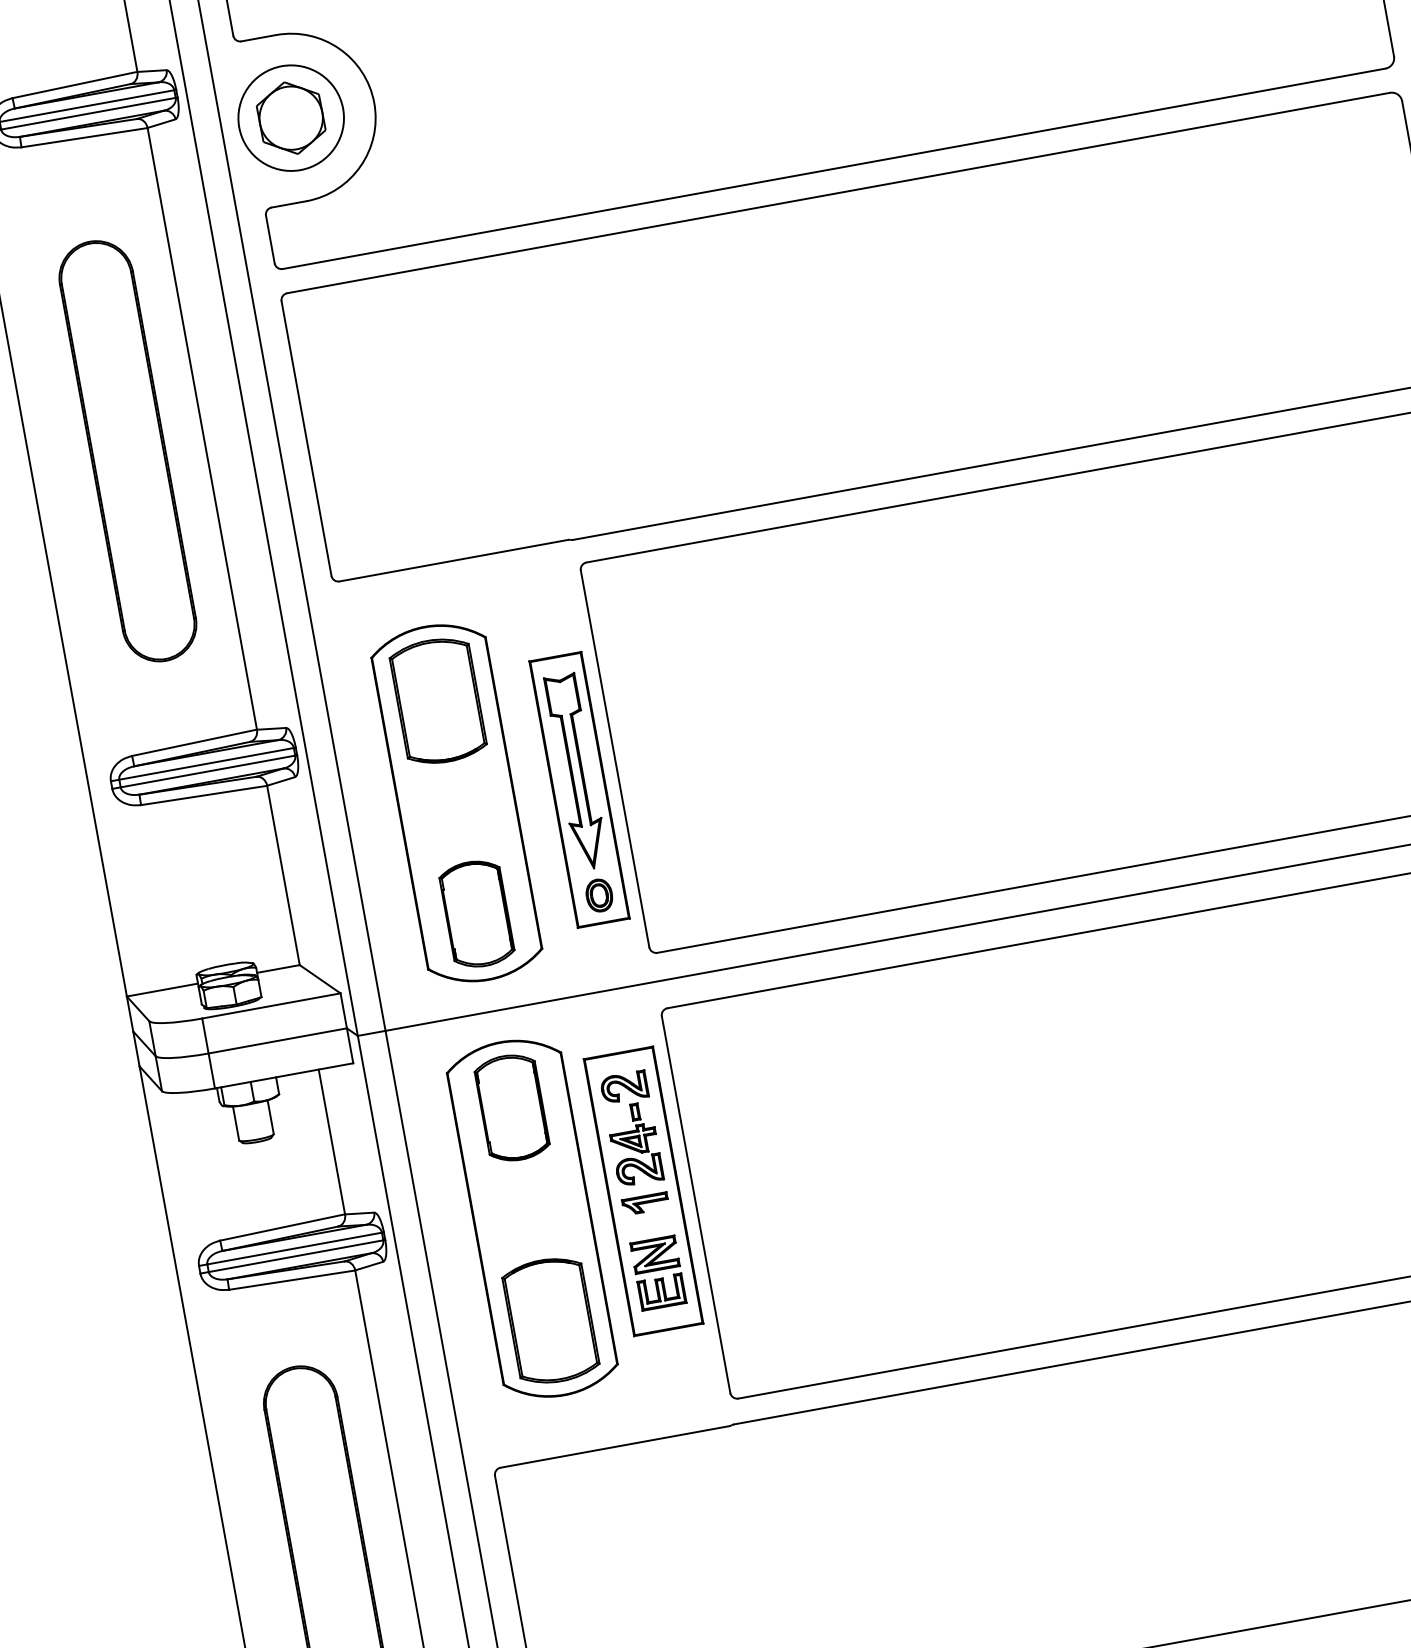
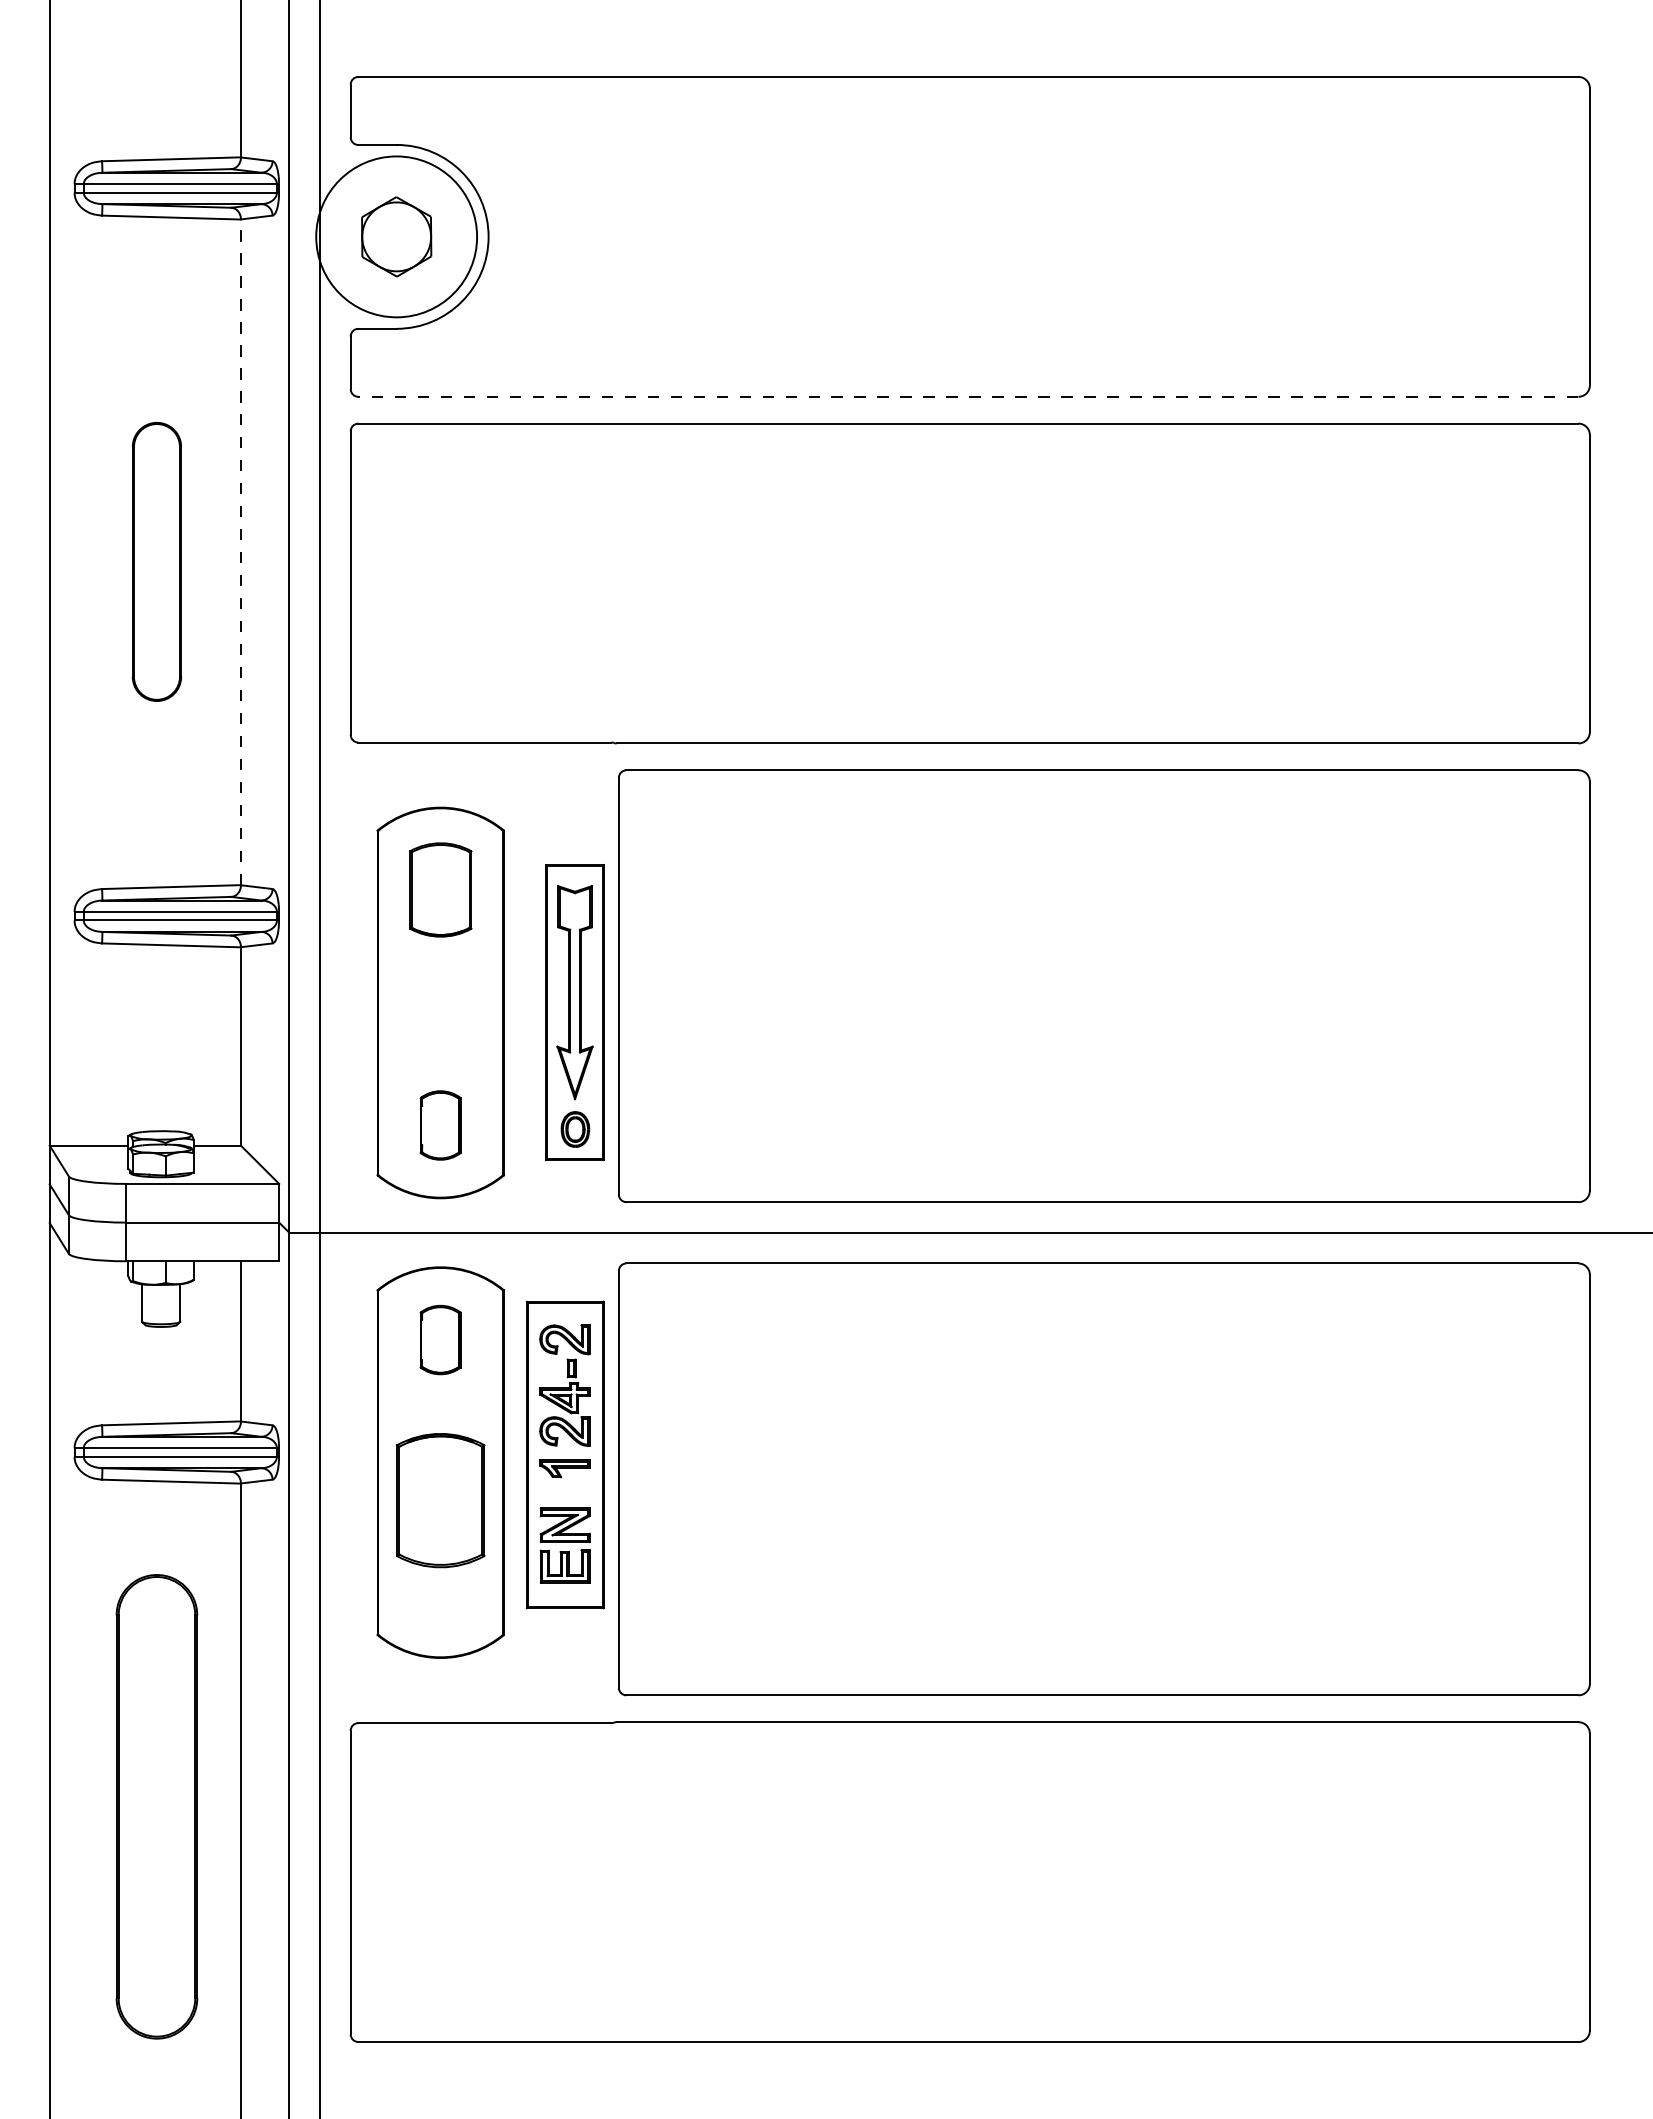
circle: (290, 117) -> (396, 236), size x1.4
line: (833, 168) -> (967, 396), solid -> dashed
line: (201, 429) -> (240, 552), solid -> dashed
part: (127, 451) -> (156, 561), size x0.6
part: (438, 700) -> (440, 889), size x0.7
part: (476, 914) -> (440, 1125), size x0.6
part: (511, 1107) -> (440, 1339), size x0.6
part: (550, 1320) -> (440, 1500), moved

